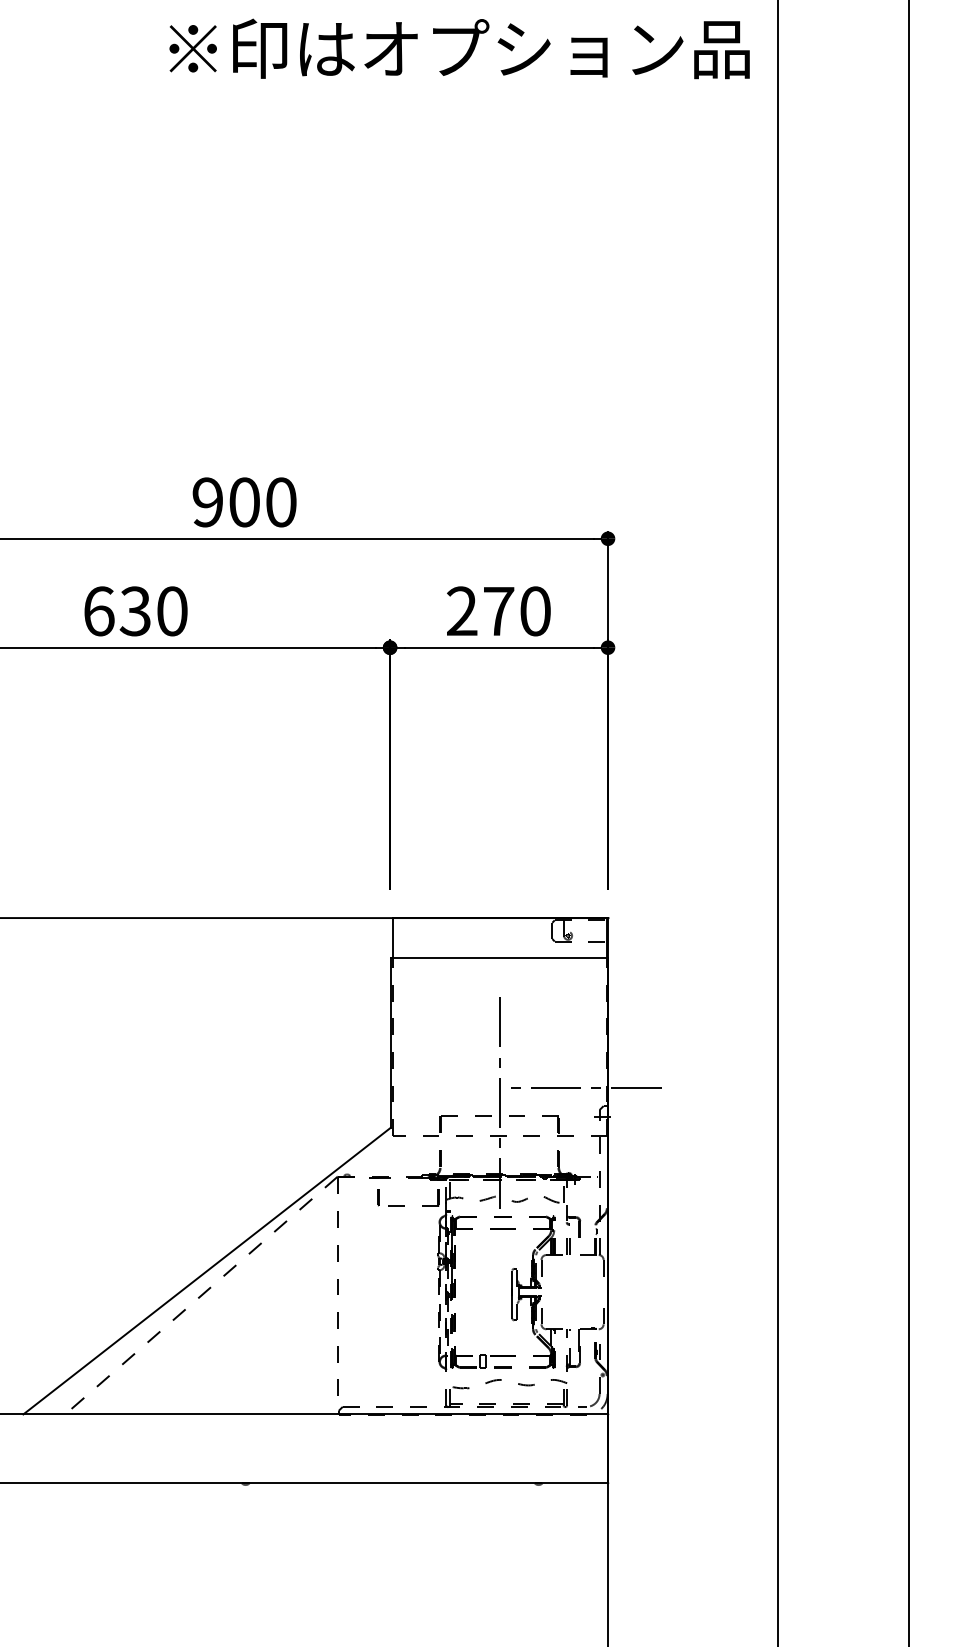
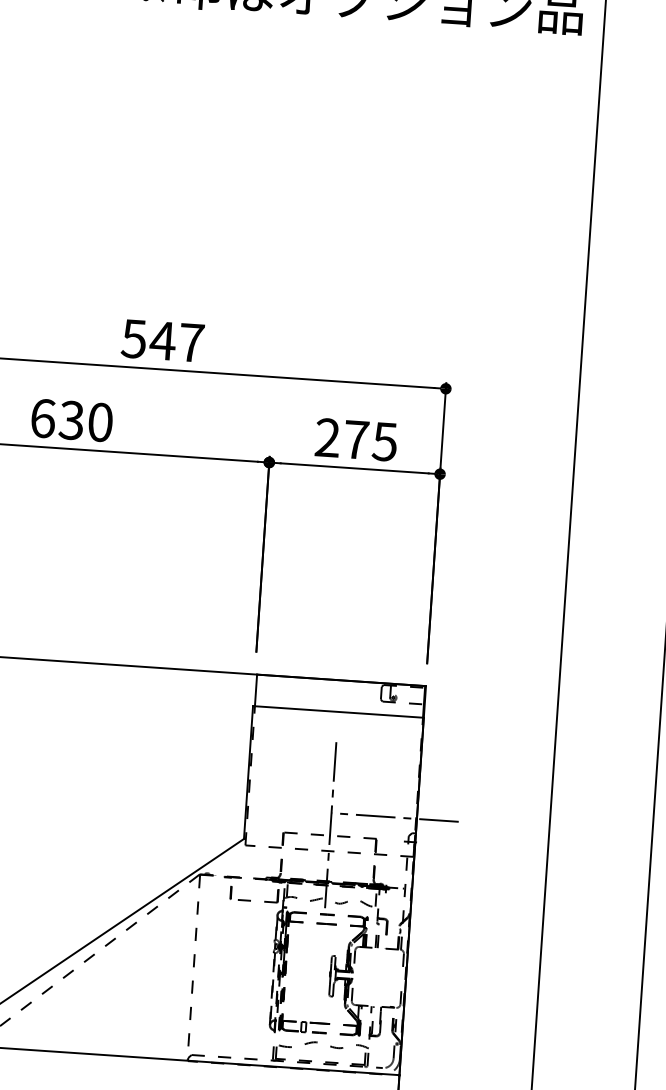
text: (243, 502) -> (162, 340), 900 -> 547
text: (534, 611) -> (384, 441), 270 -> 275

